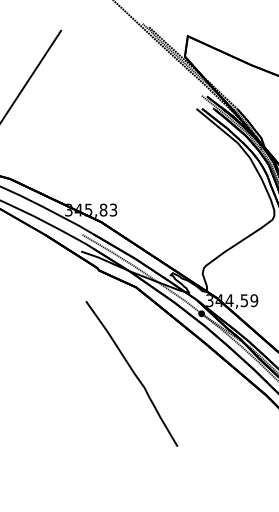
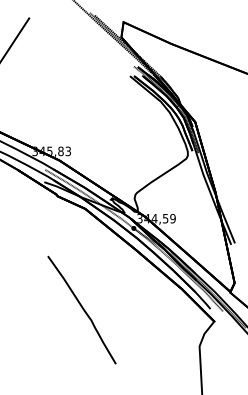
curve: (131, 371) -> (81, 308), moved

